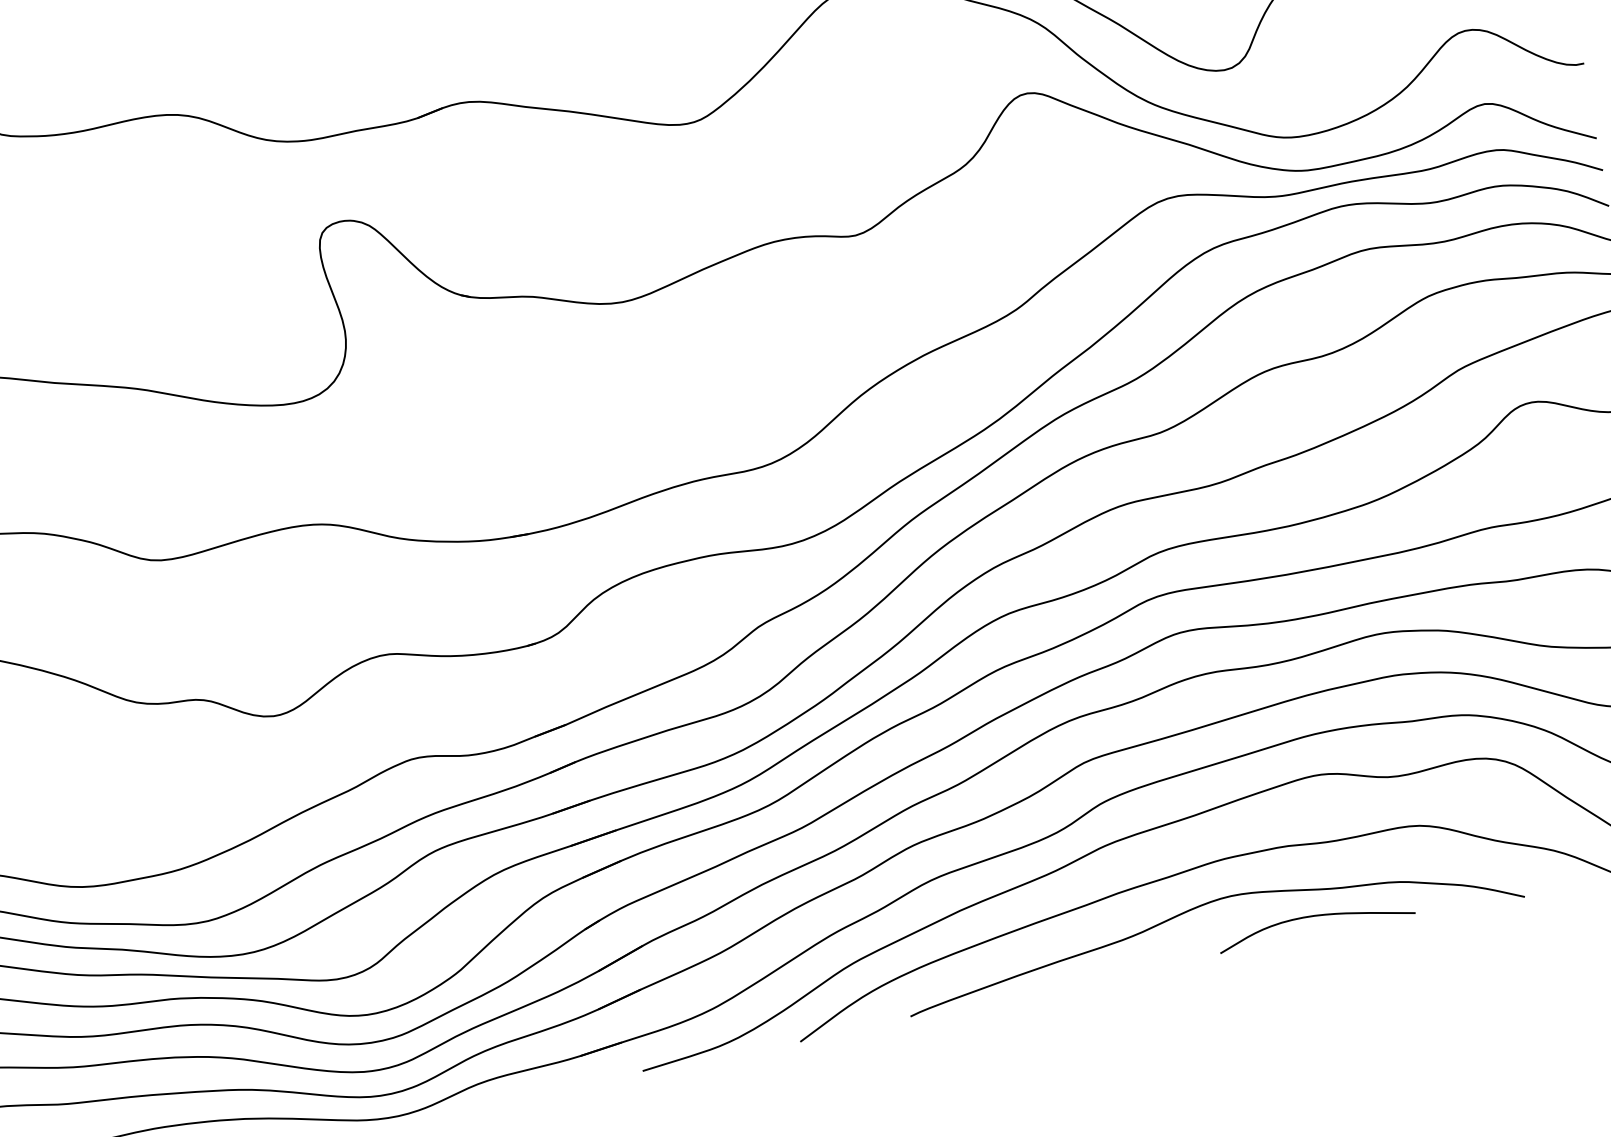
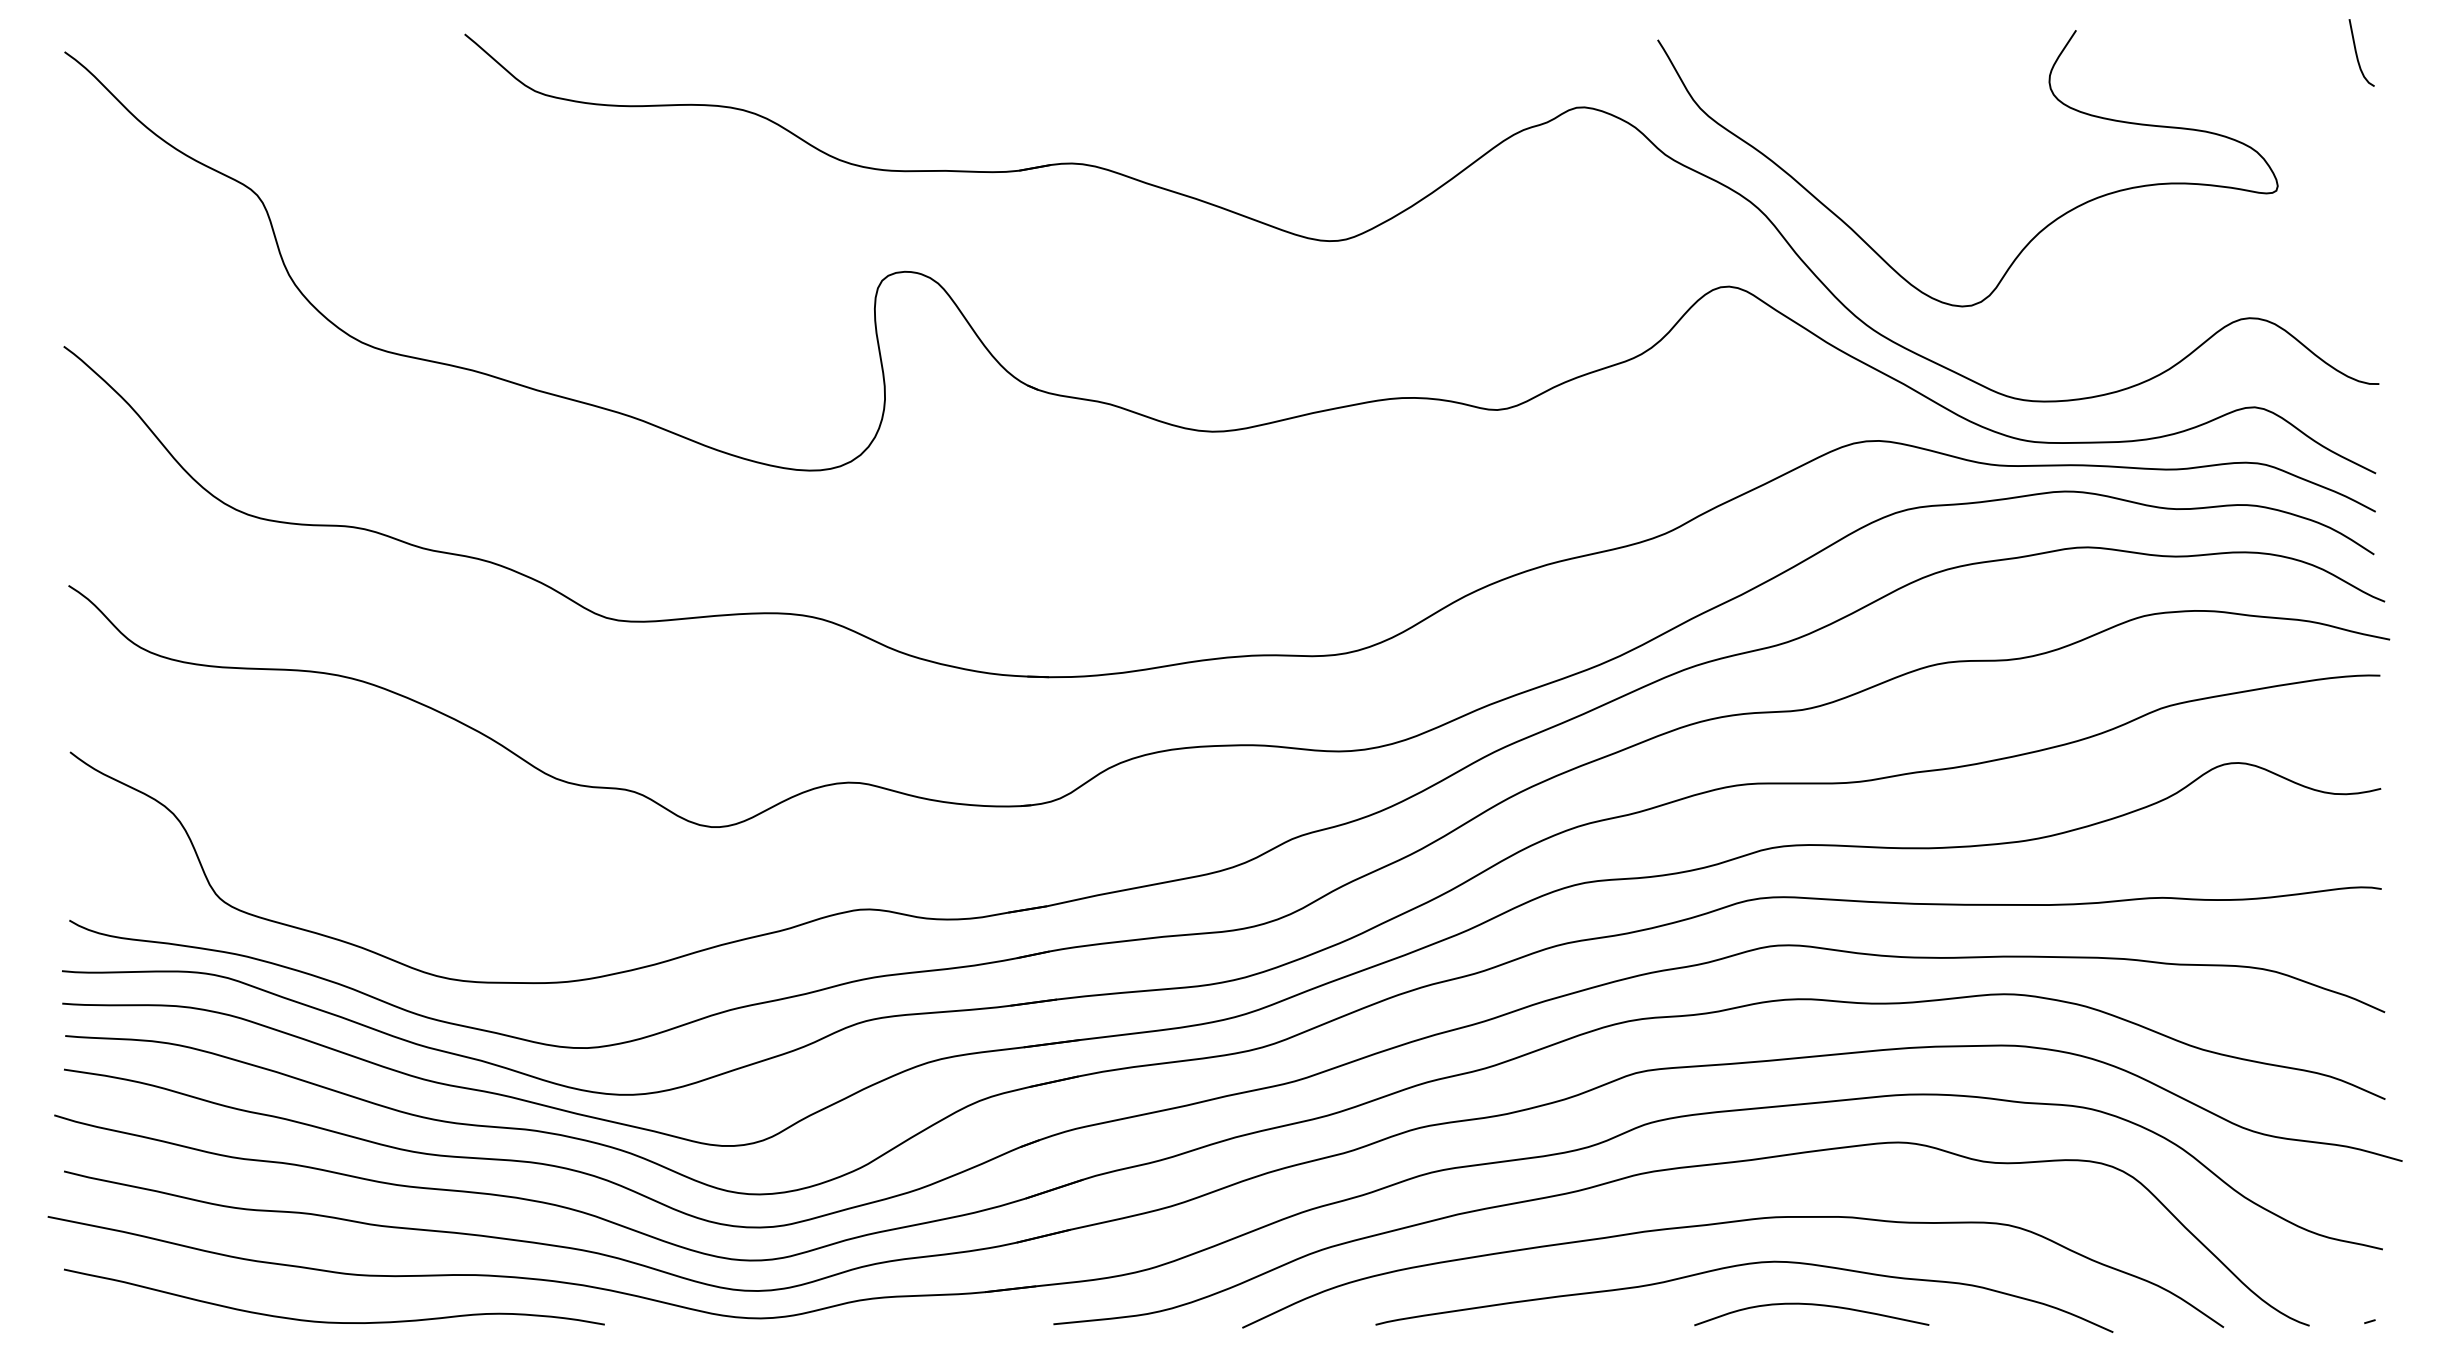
curve: (1314, 916) -> (1811, 1305), moved

